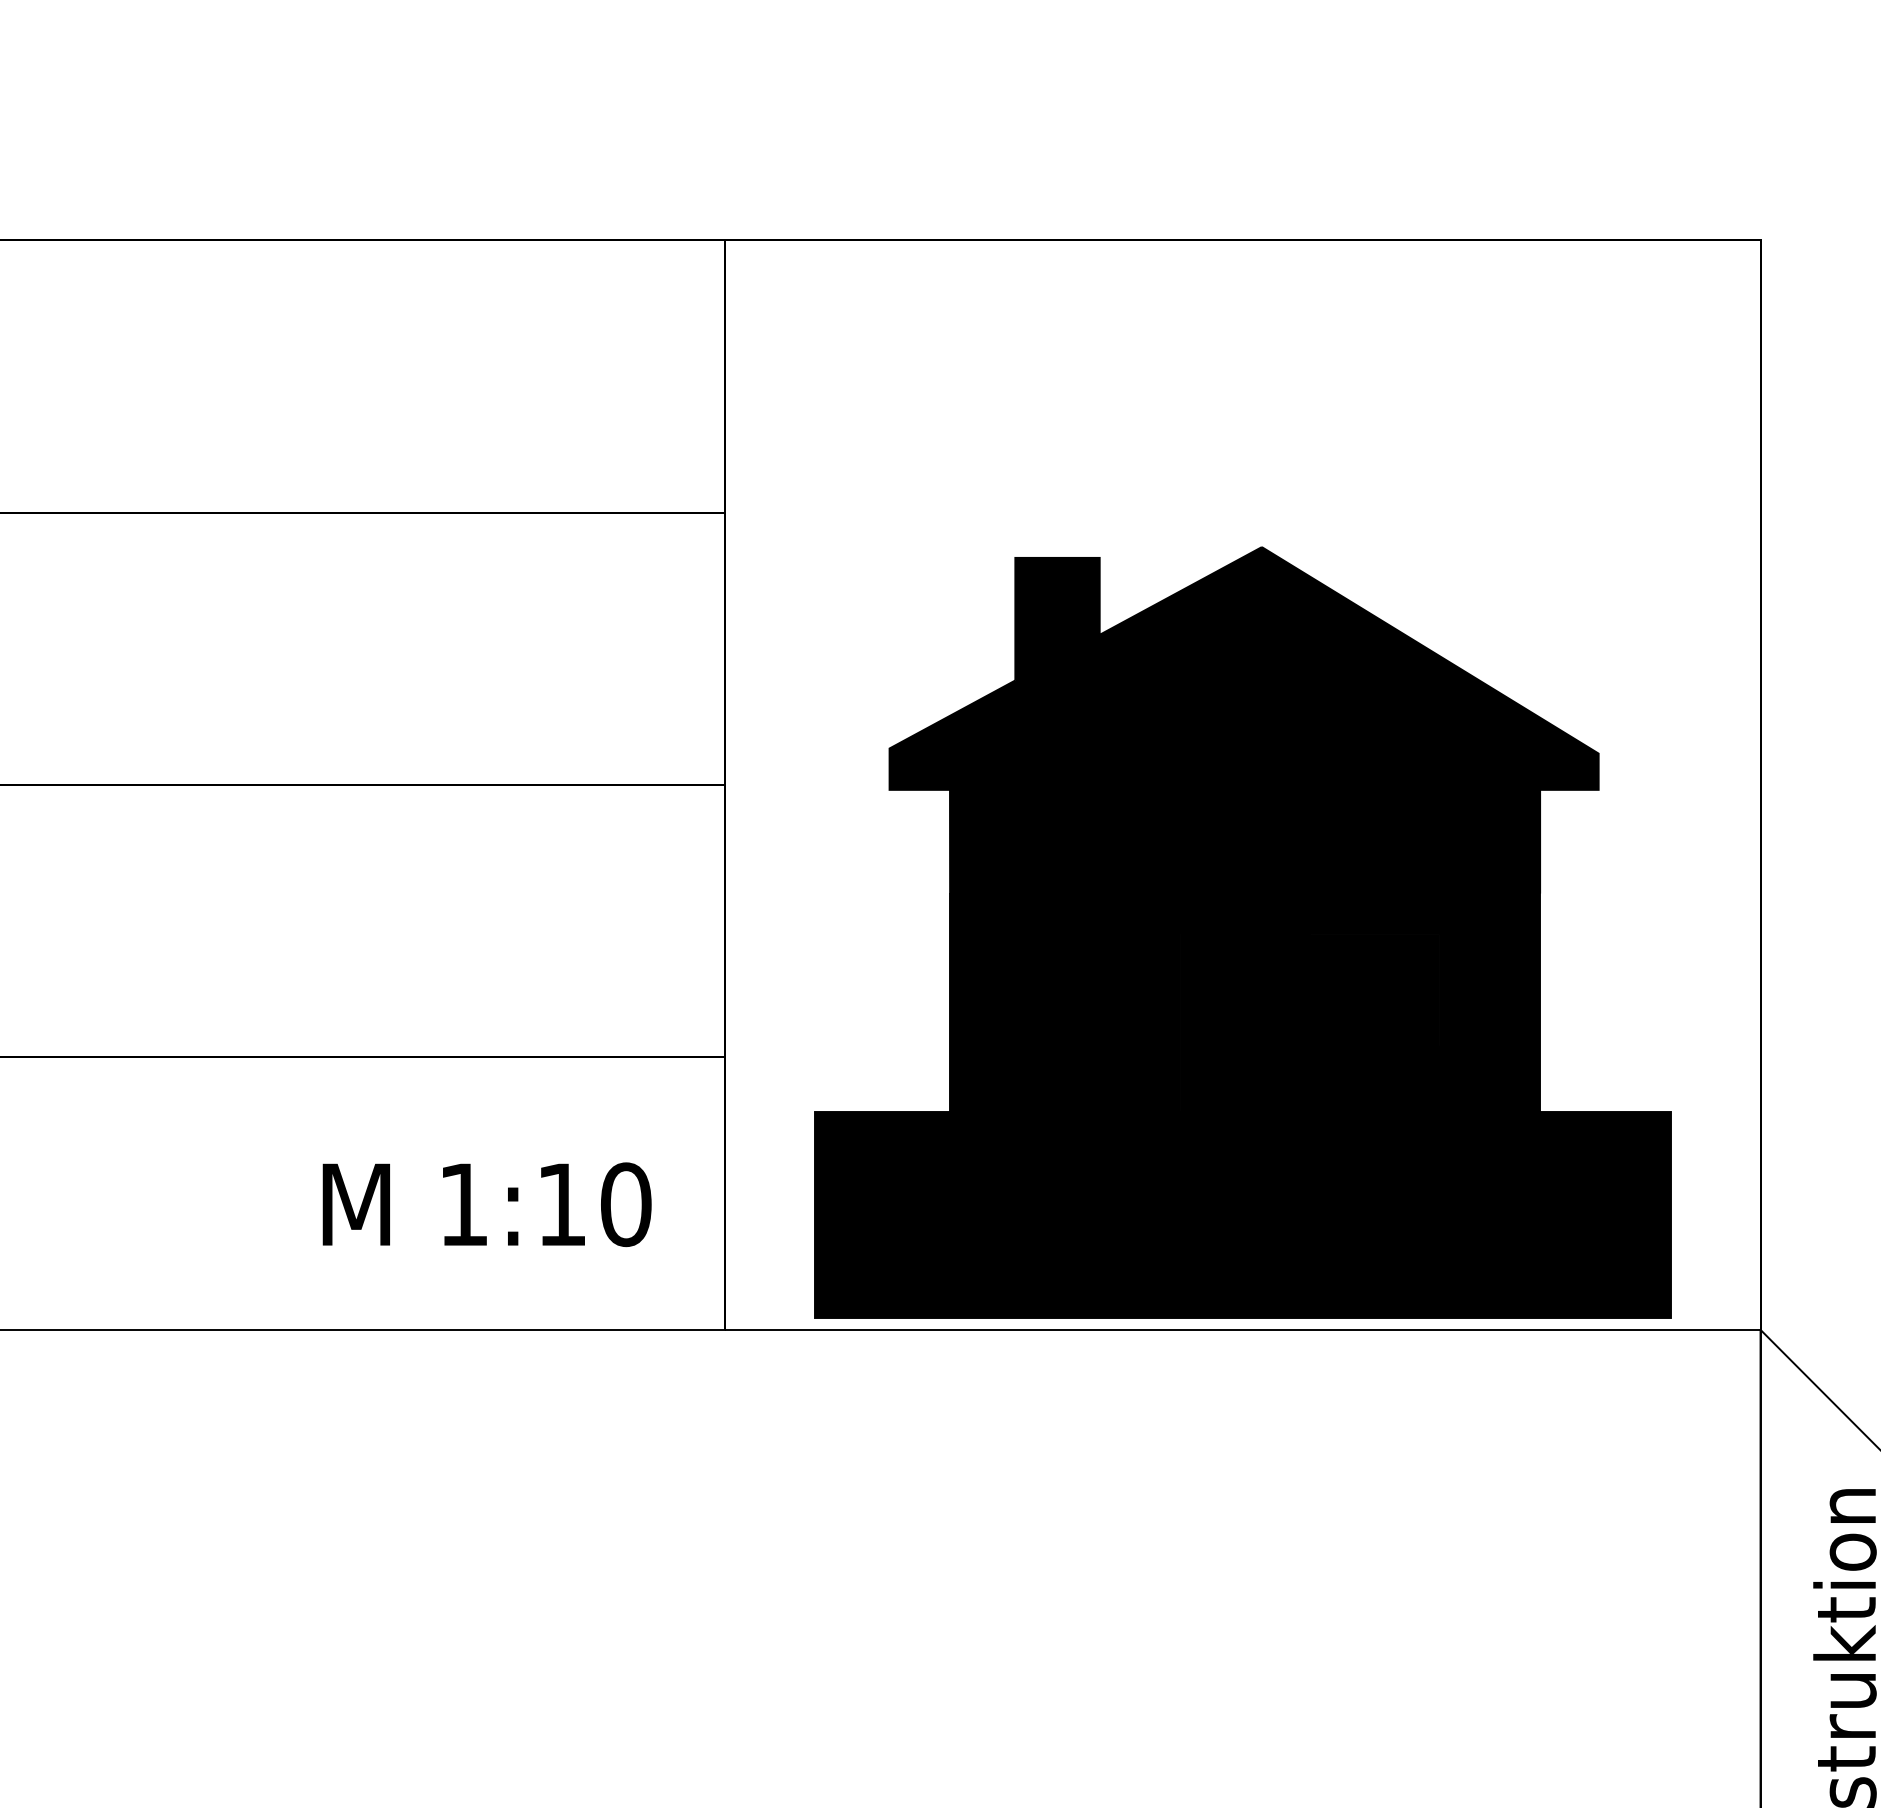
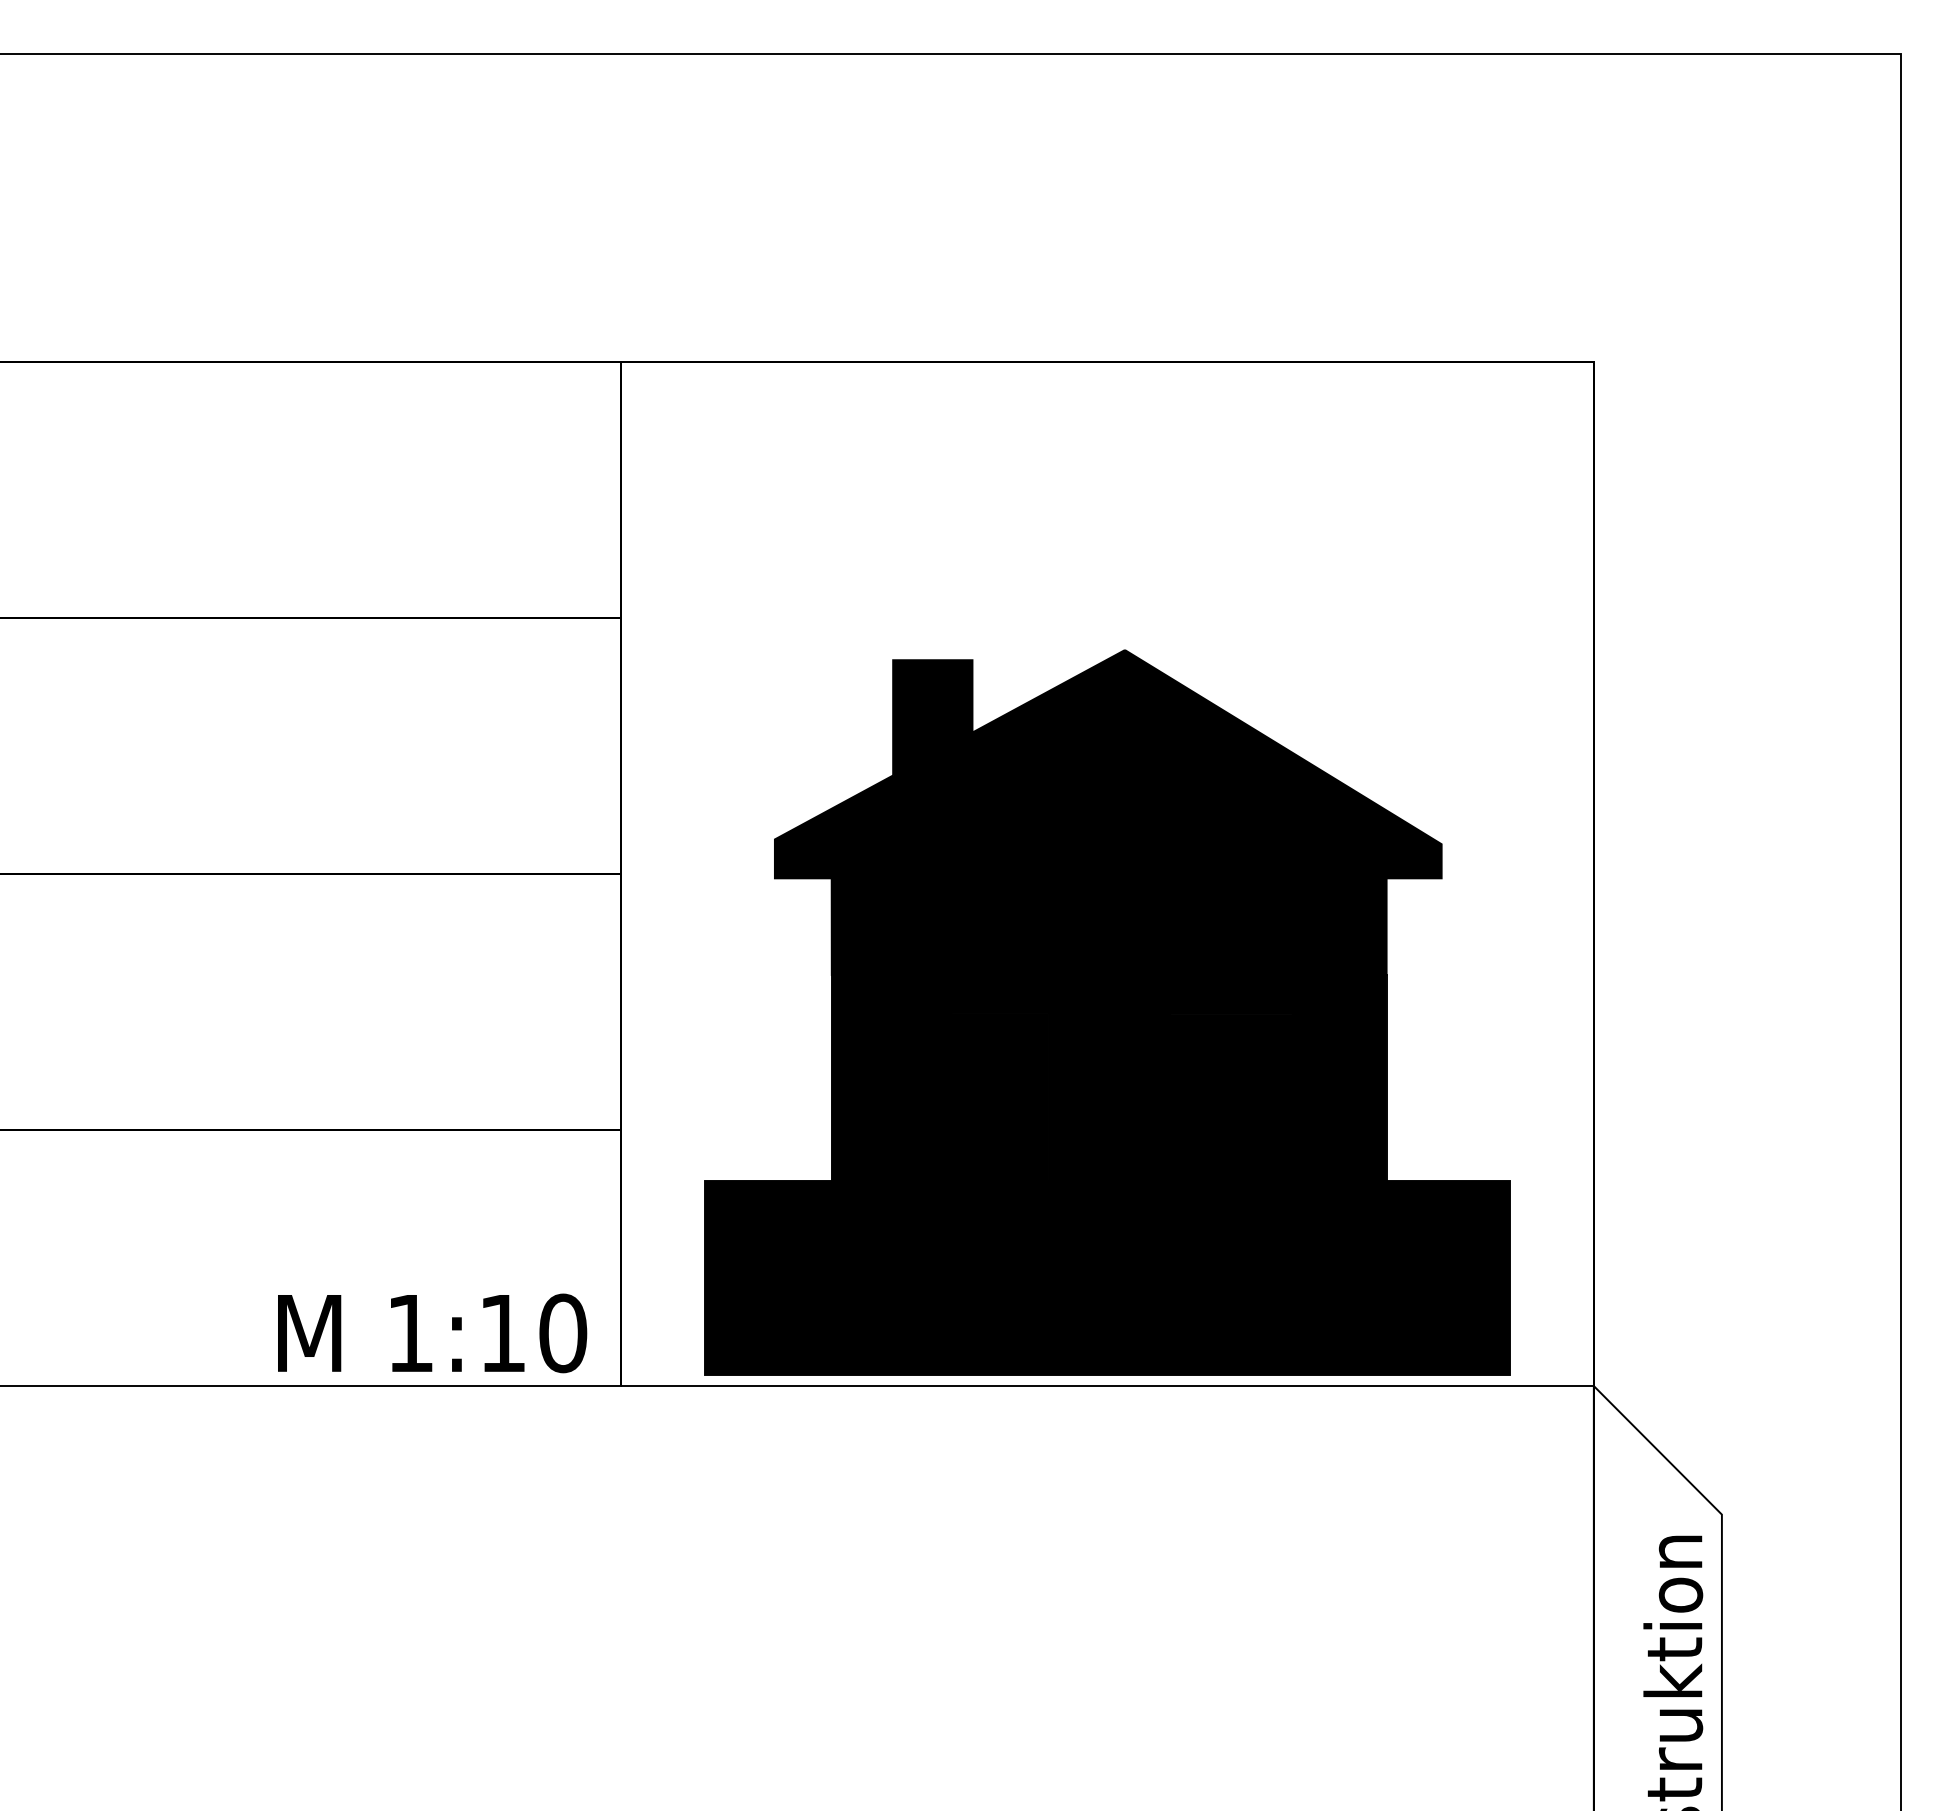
text: (487, 1204) -> (432, 1333), moved

